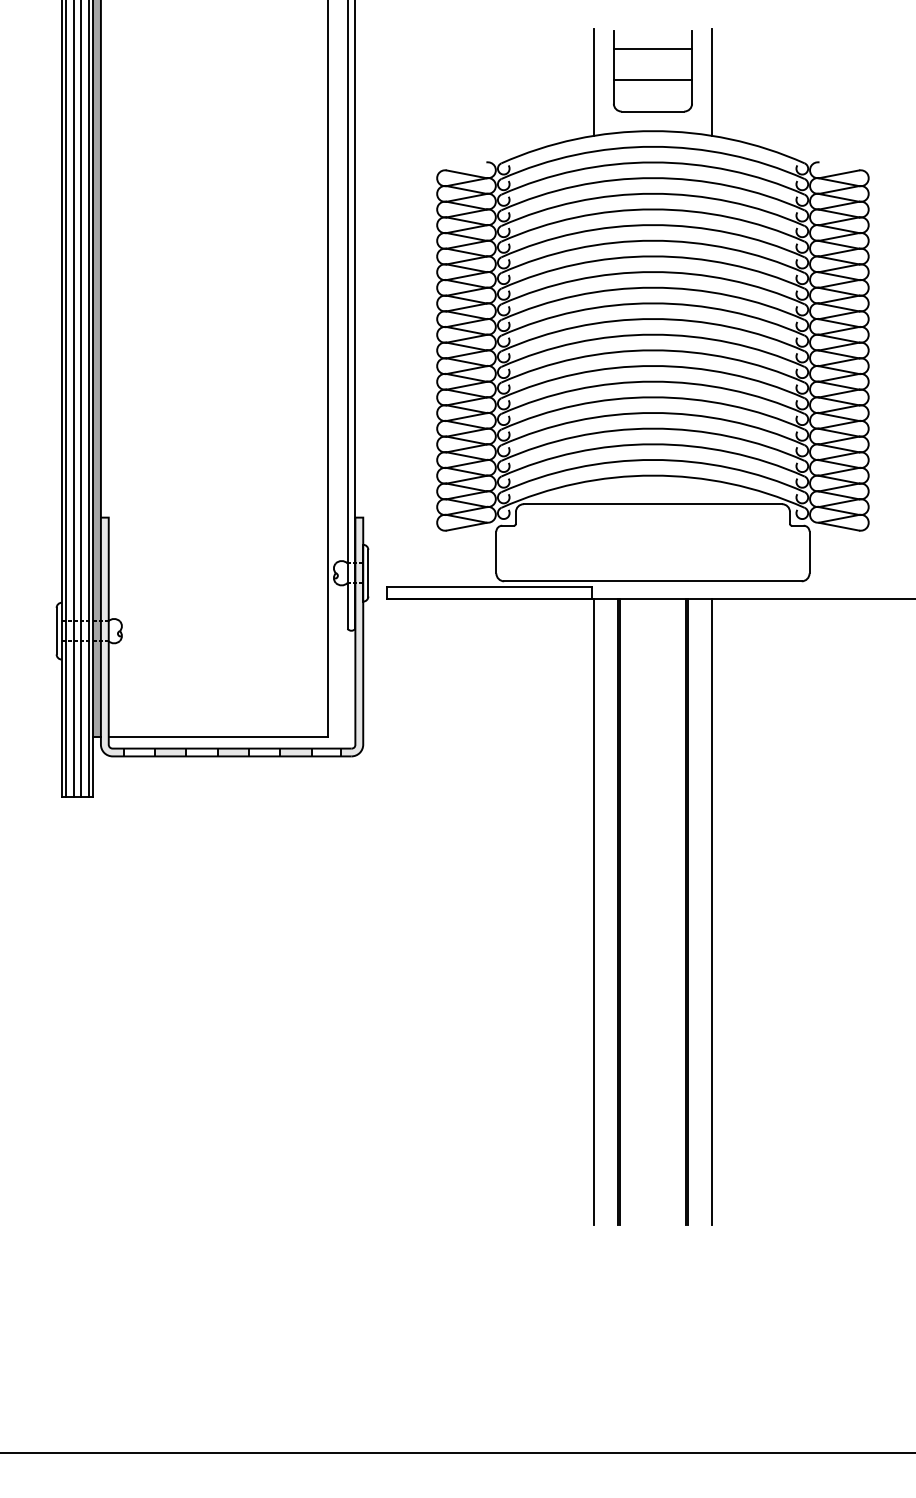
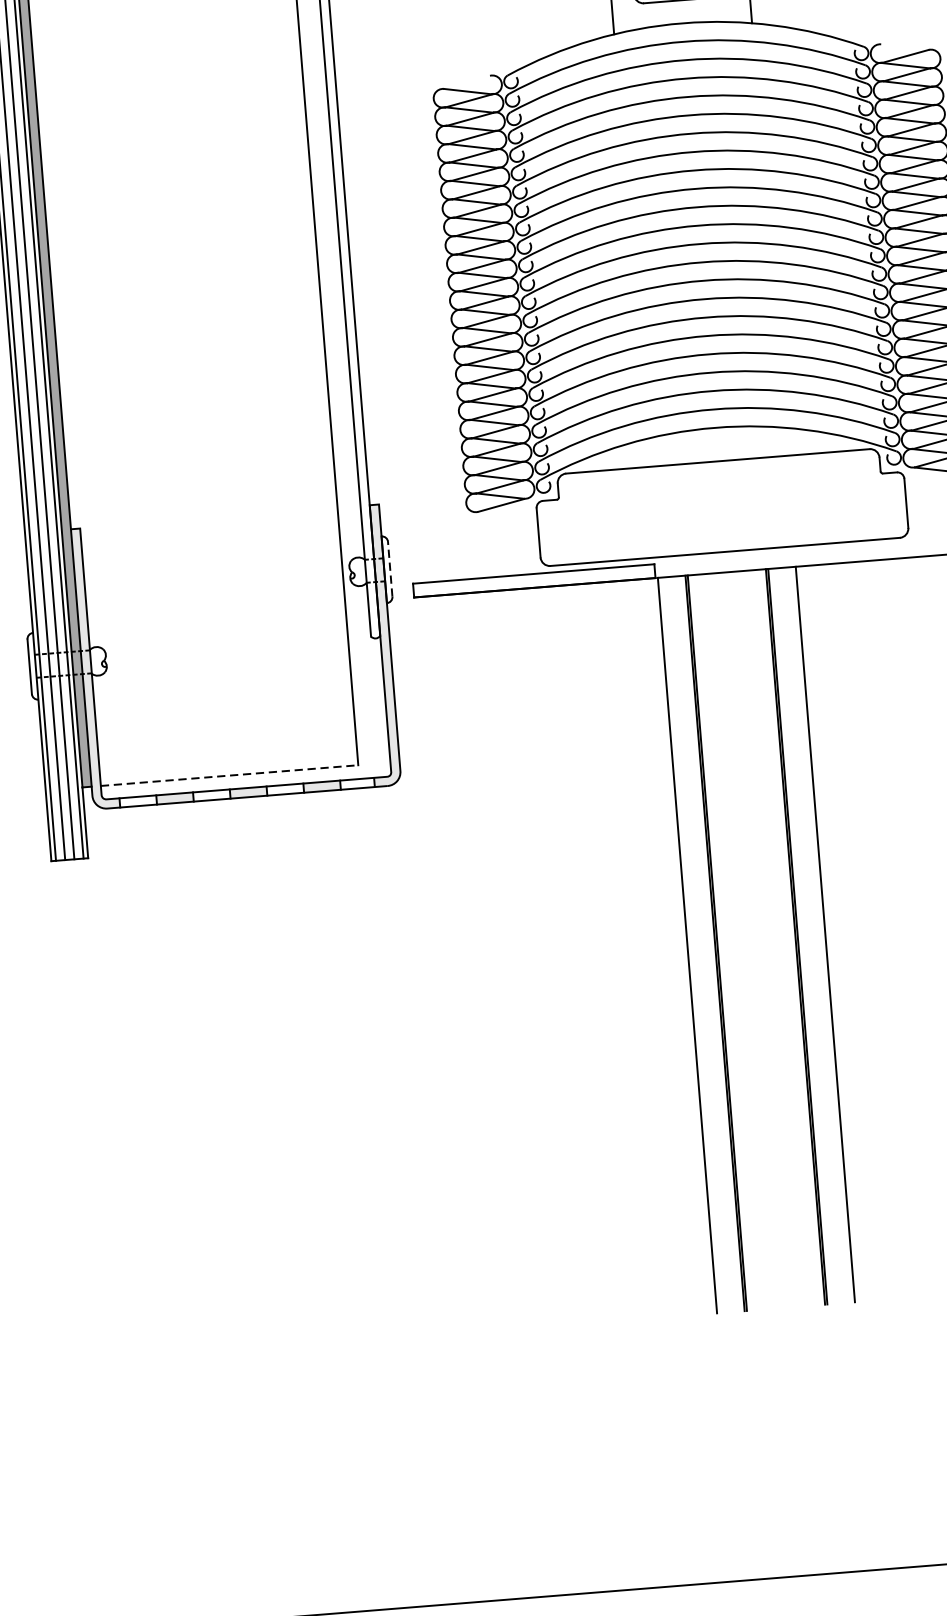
line: (368, 572) -> (390, 568), solid -> dashed
line: (218, 736) -> (229, 775), solid -> dashed

